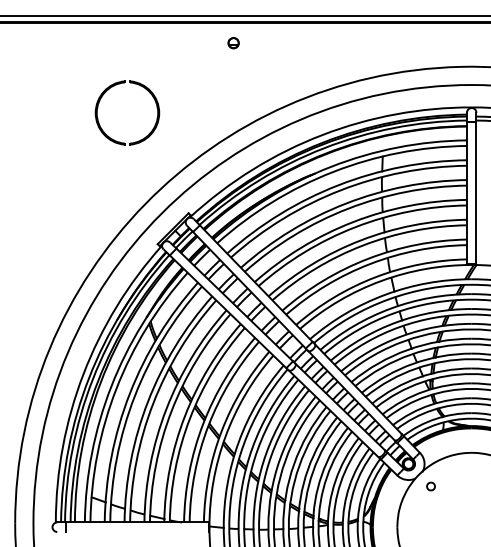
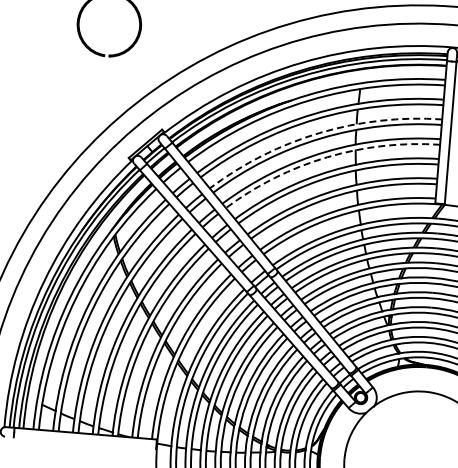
arc: (346, 203) -> (320, 132), solid -> dashed
arc: (355, 227) -> (327, 157), solid -> dashed
part: (430, 486) -> (380, 421), removed

